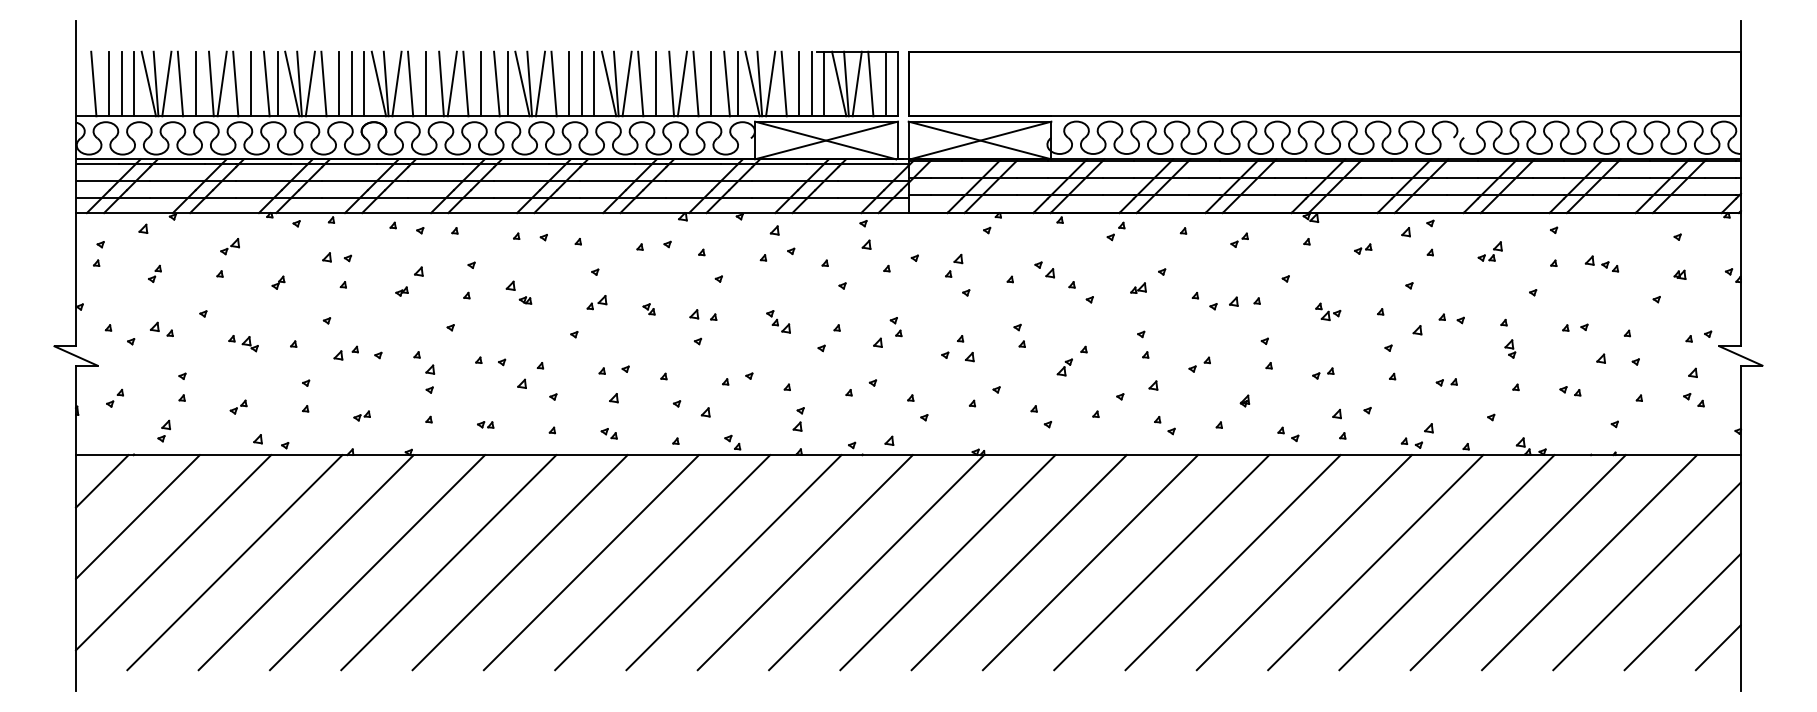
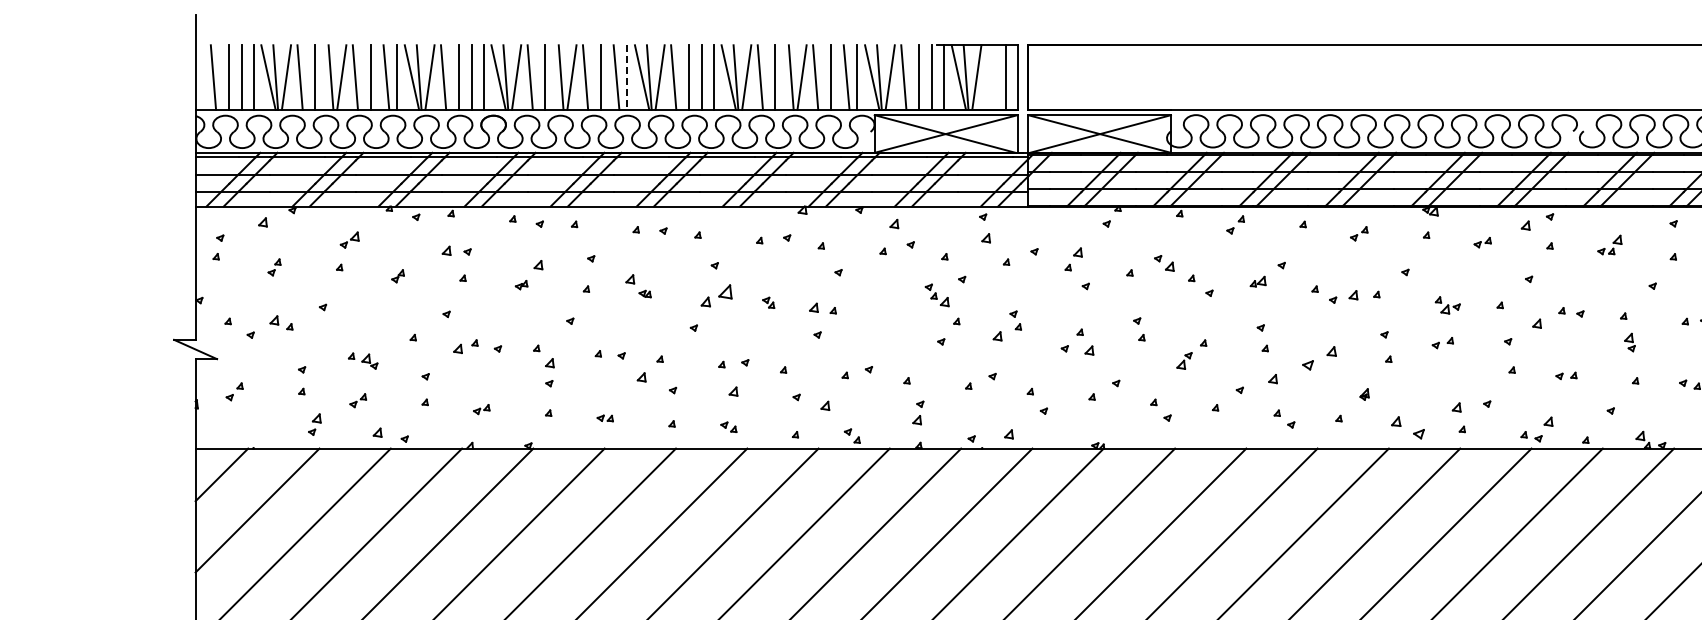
line: (870, 83) -> (990, 77), removed
line: (507, 84) -> (627, 78), solid -> dashed
part: (596, 302) -> (716, 296), size x1.6
part: (778, 321) -> (937, 295), moved
part: (243, 343) -> (363, 361), moved
part: (1199, 364) -> (1319, 358), size x1.6
part: (1323, 373) -> (1443, 343), moved
part: (163, 430) -> (314, 424), moved
part: (1288, 434) -> (1408, 428), size x1.6

